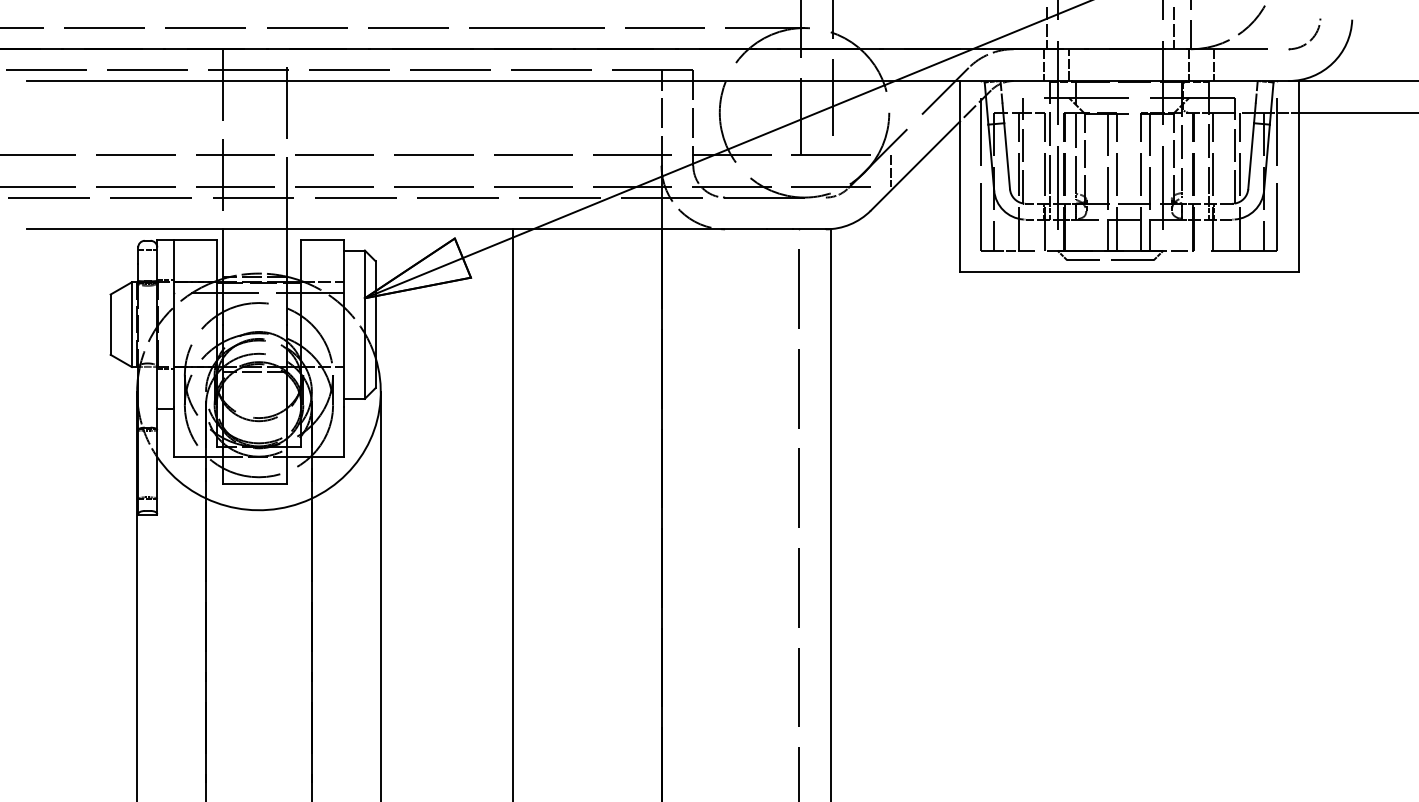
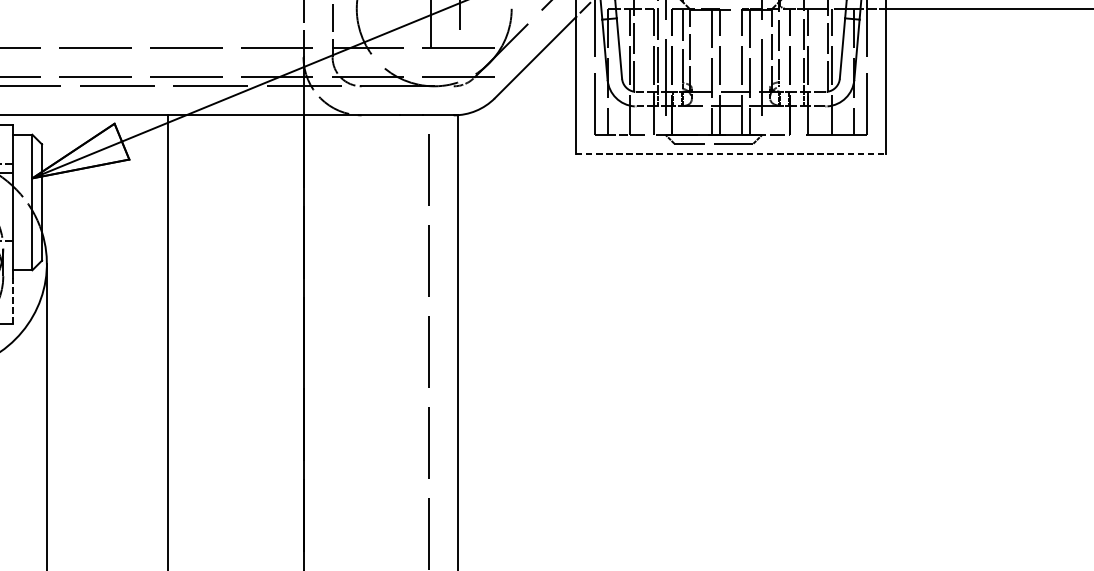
line: (890, 170) -> (512, 61), removed
line: (1129, 271) -> (731, 153), solid -> dashed
line: (343, 431) -> (12, 300), solid -> dashed

